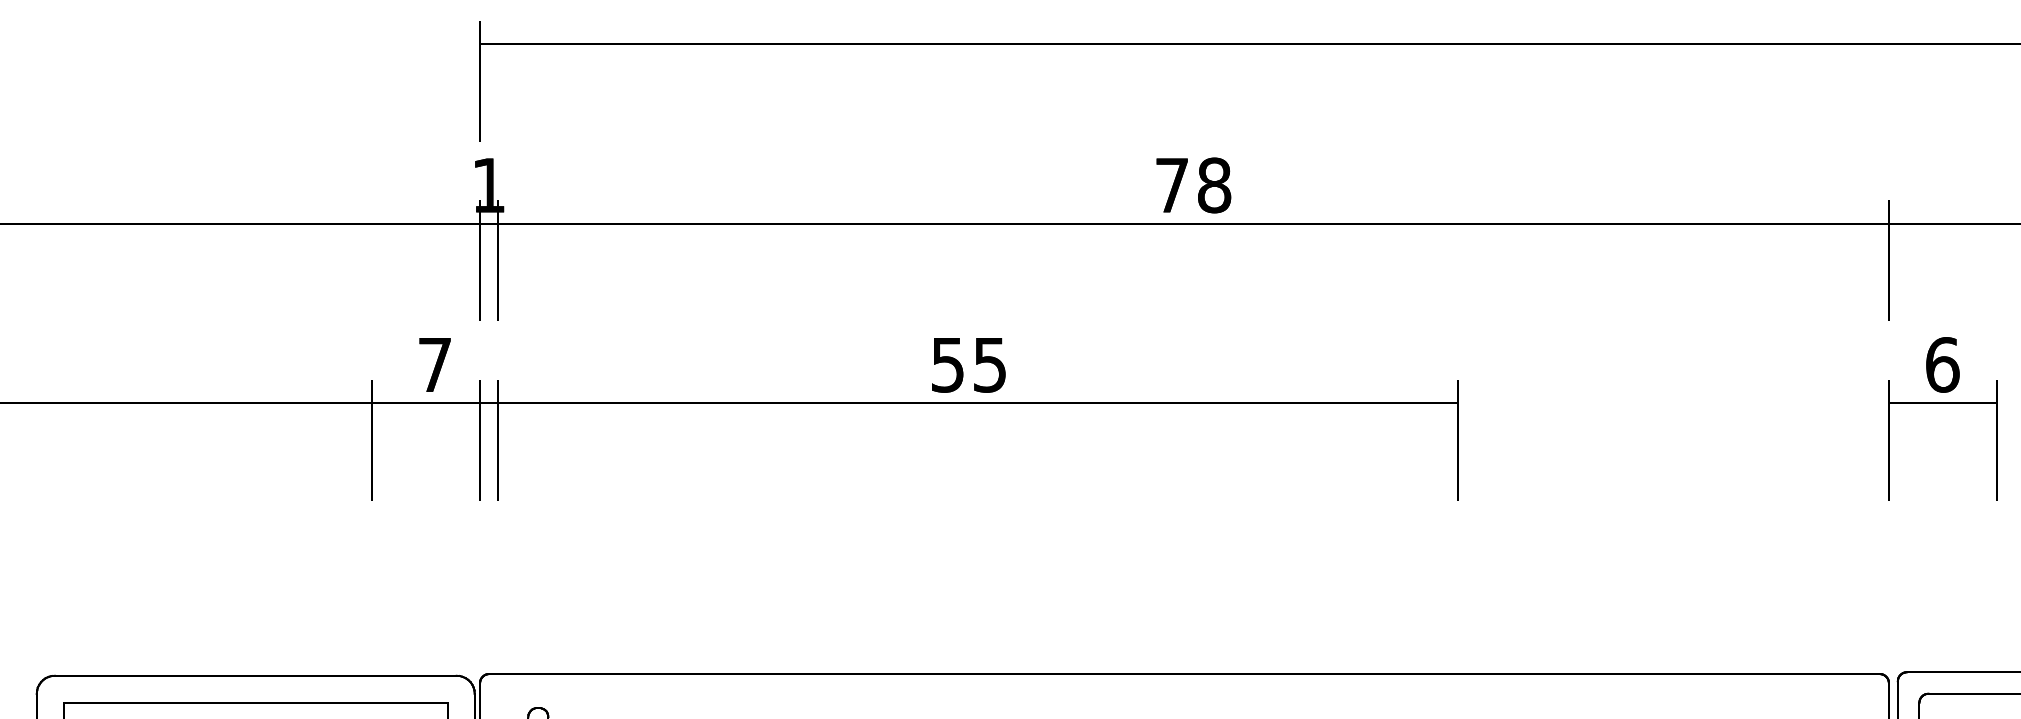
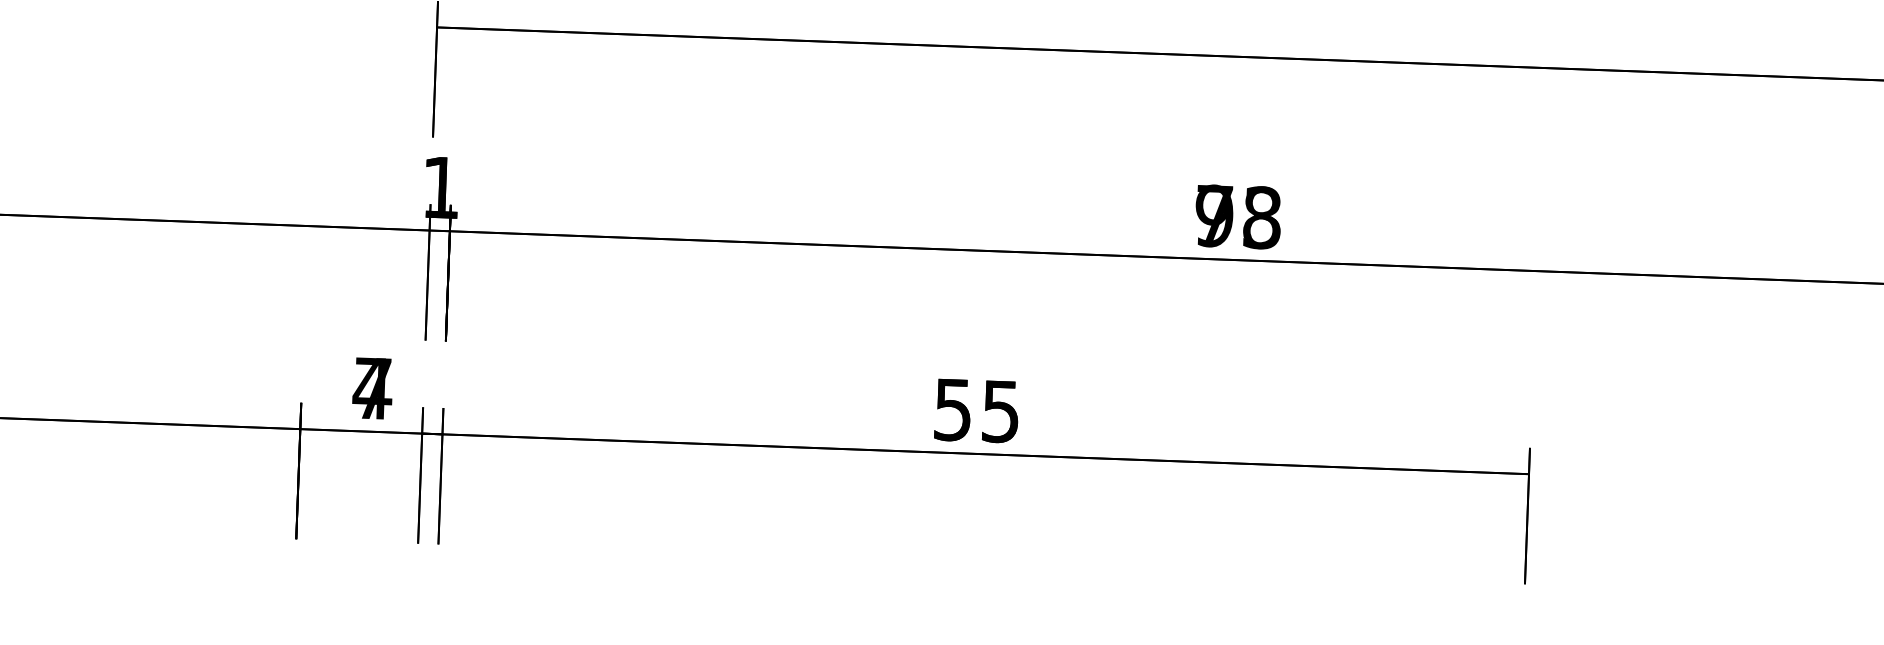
text: (1193, 185) -> (1238, 216), 78 -> 93
text: (434, 364) -> (372, 388), 7 -> 4

